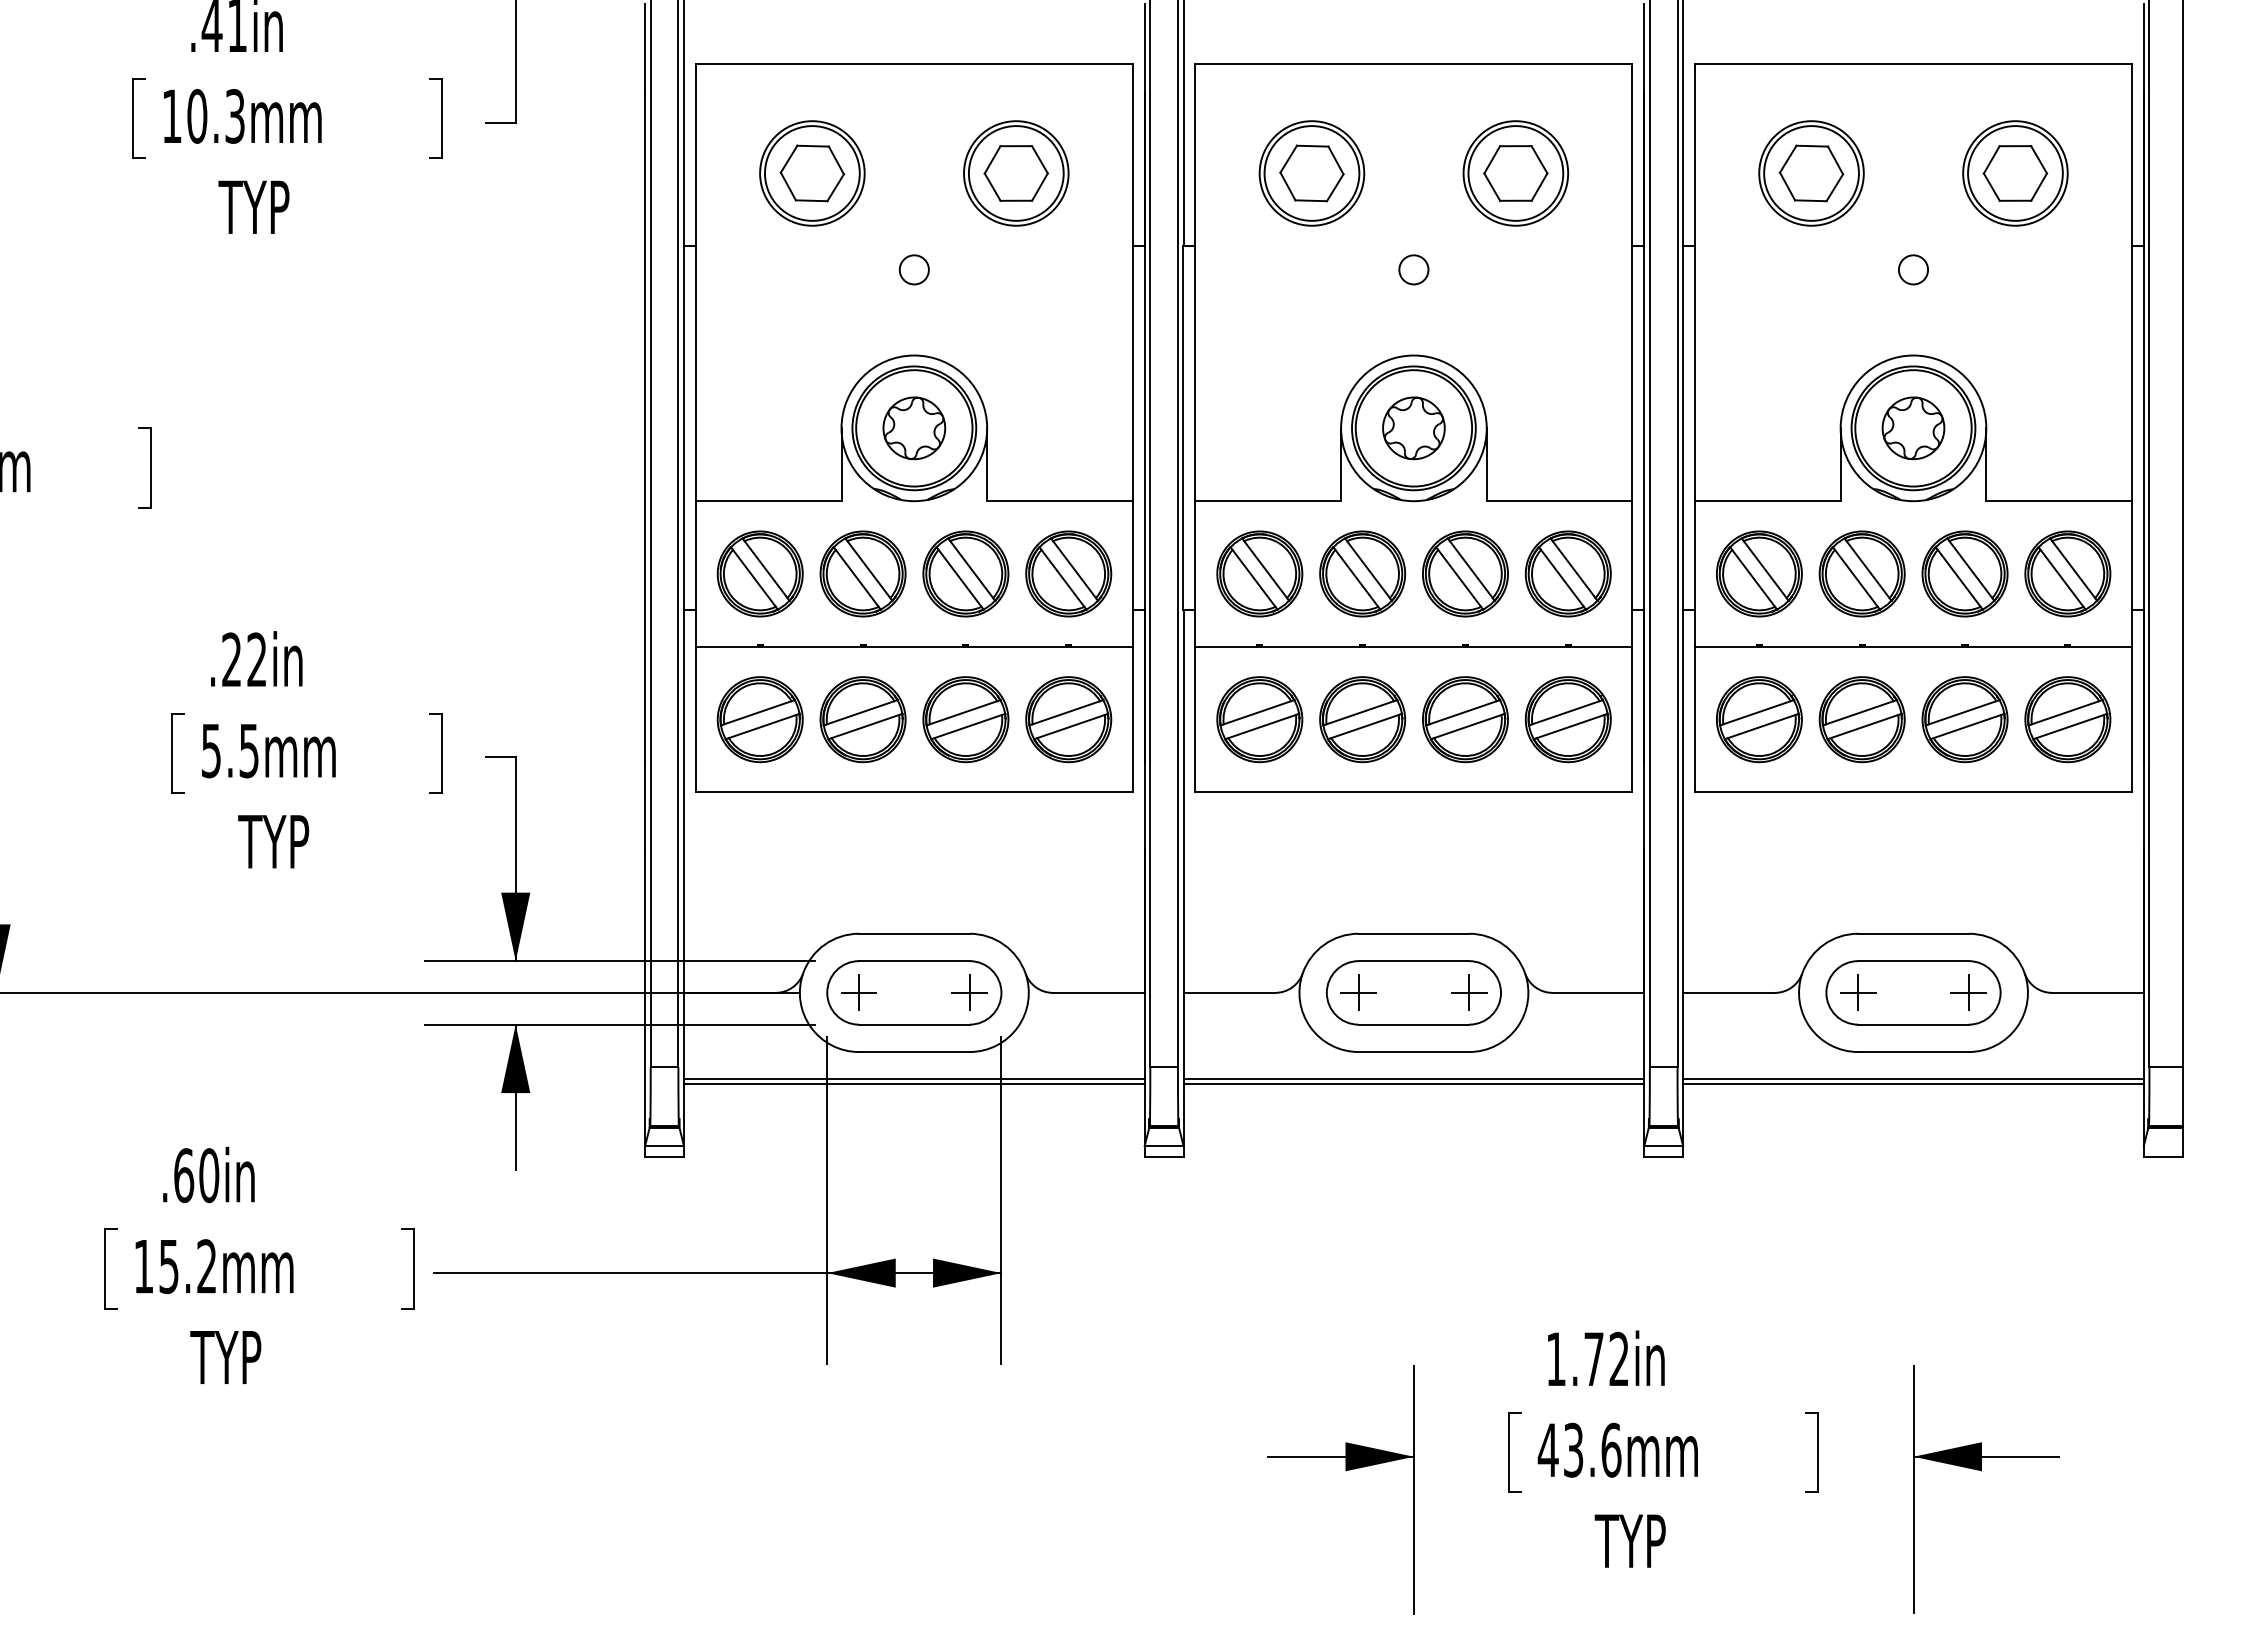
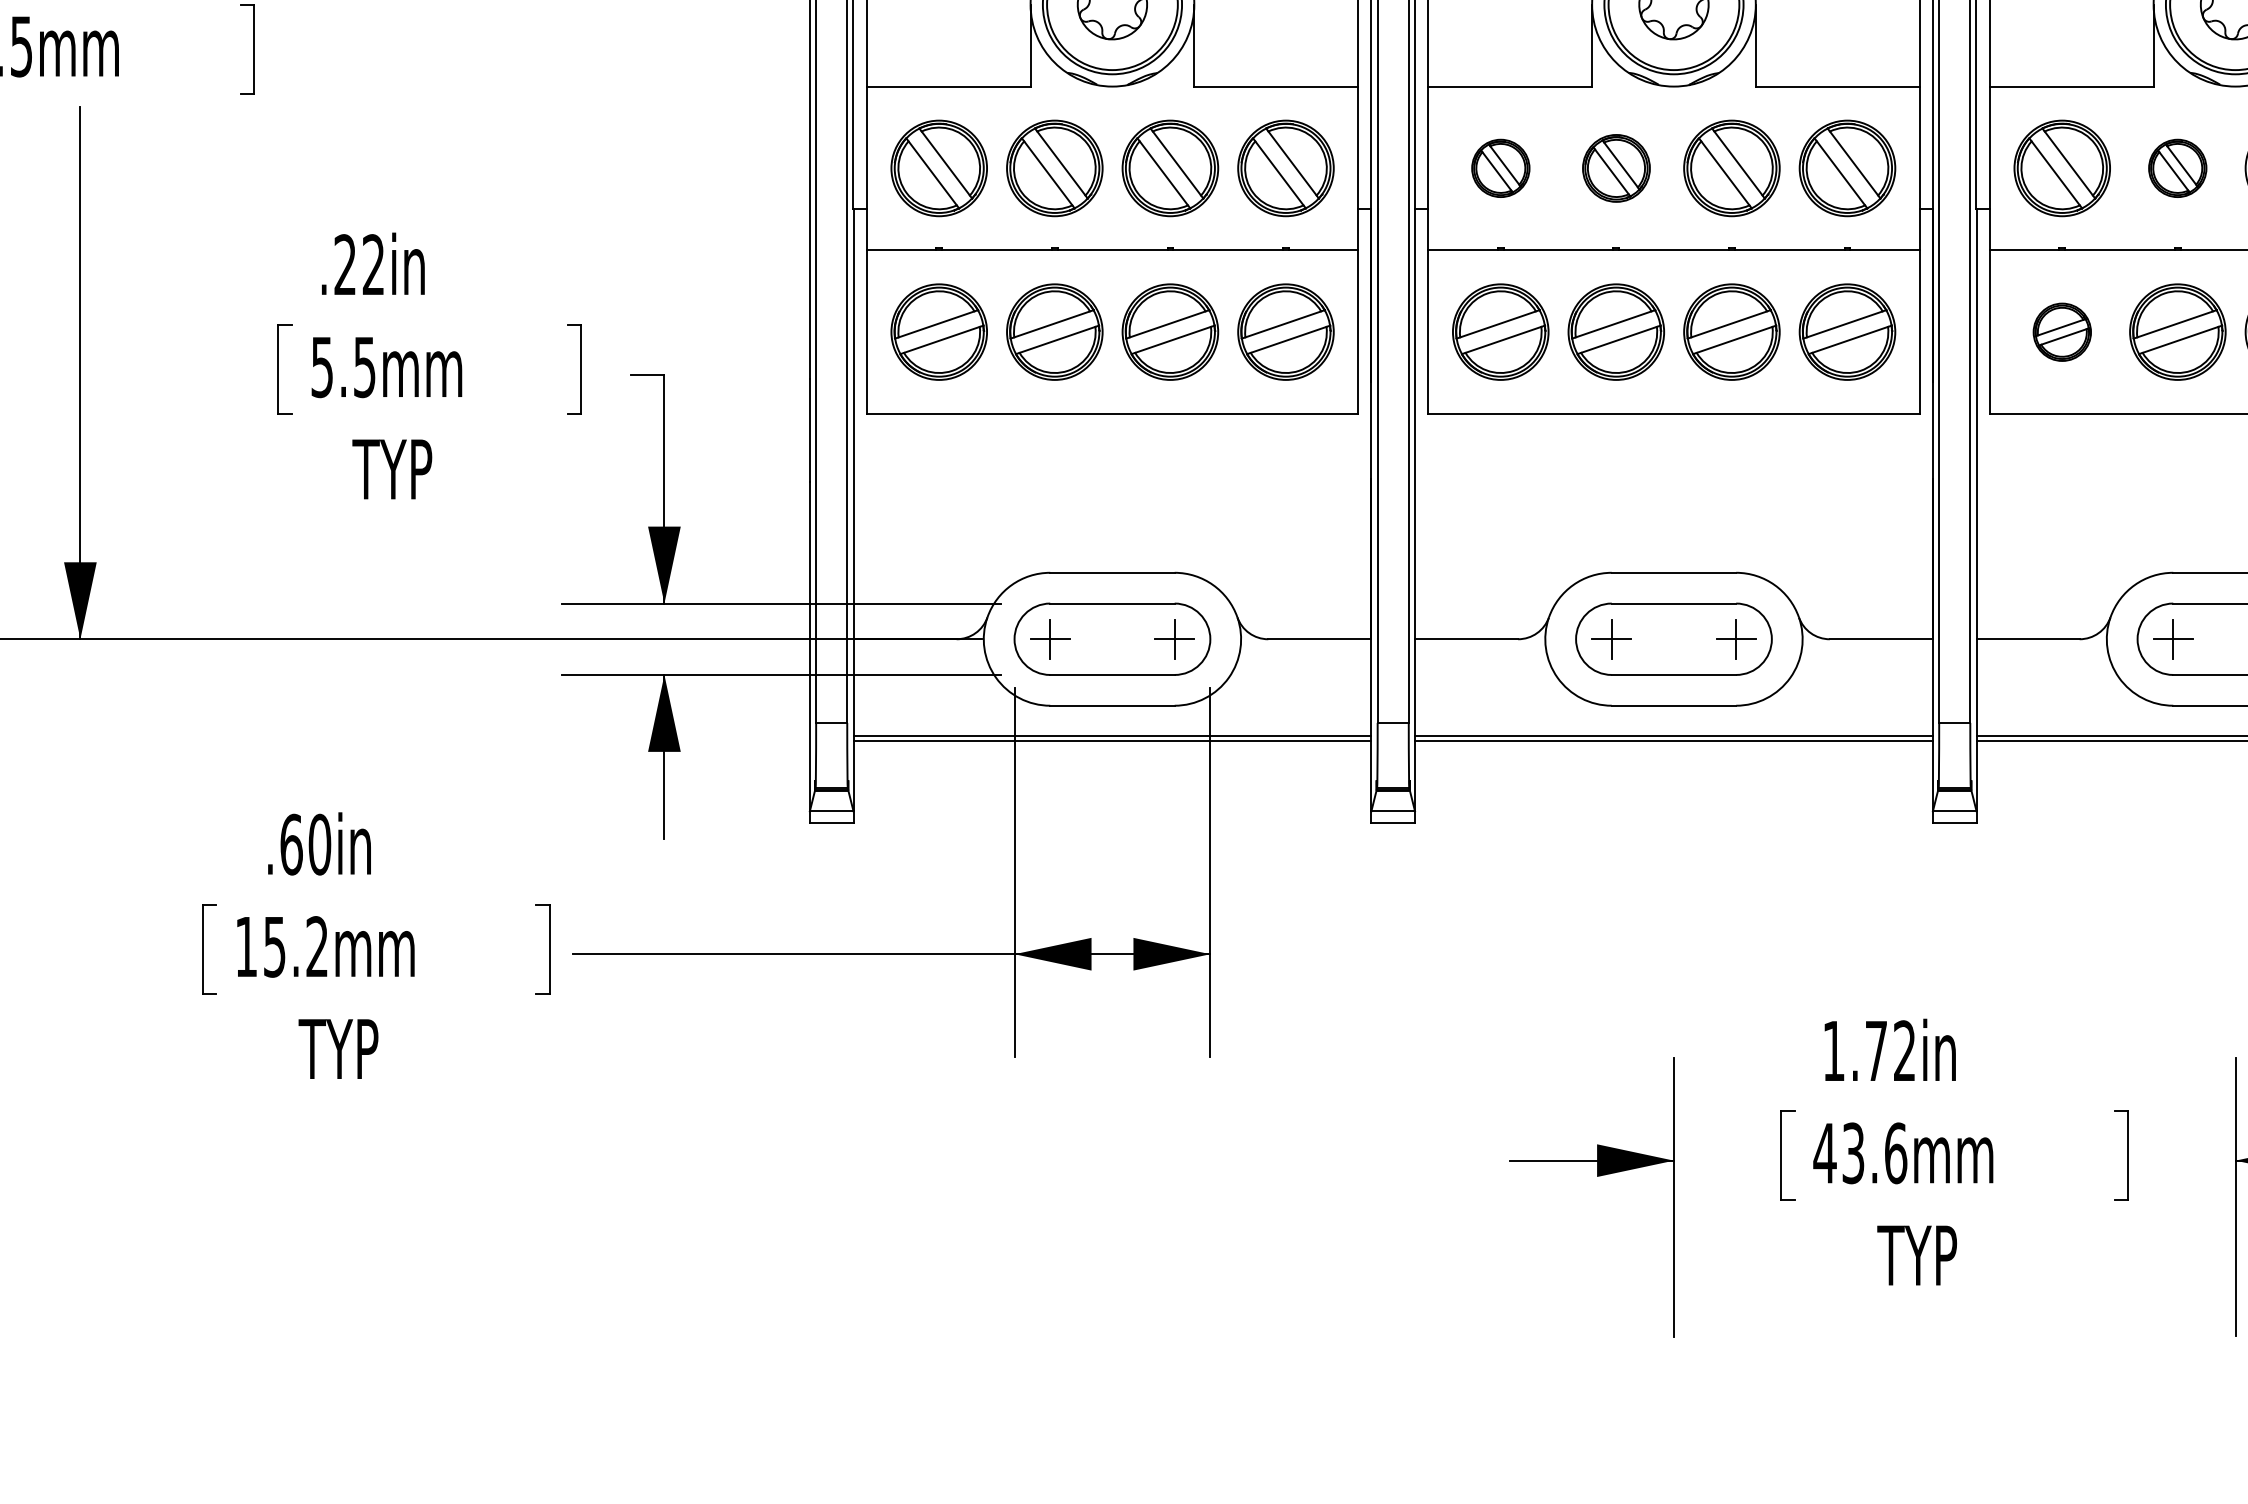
part: (1259, 573) -> (1500, 167), size x0.6
part: (1362, 573) -> (1616, 167), size x0.7
part: (1861, 573) -> (2177, 167), size x0.6
part: (1759, 719) -> (2062, 331), size x0.6

